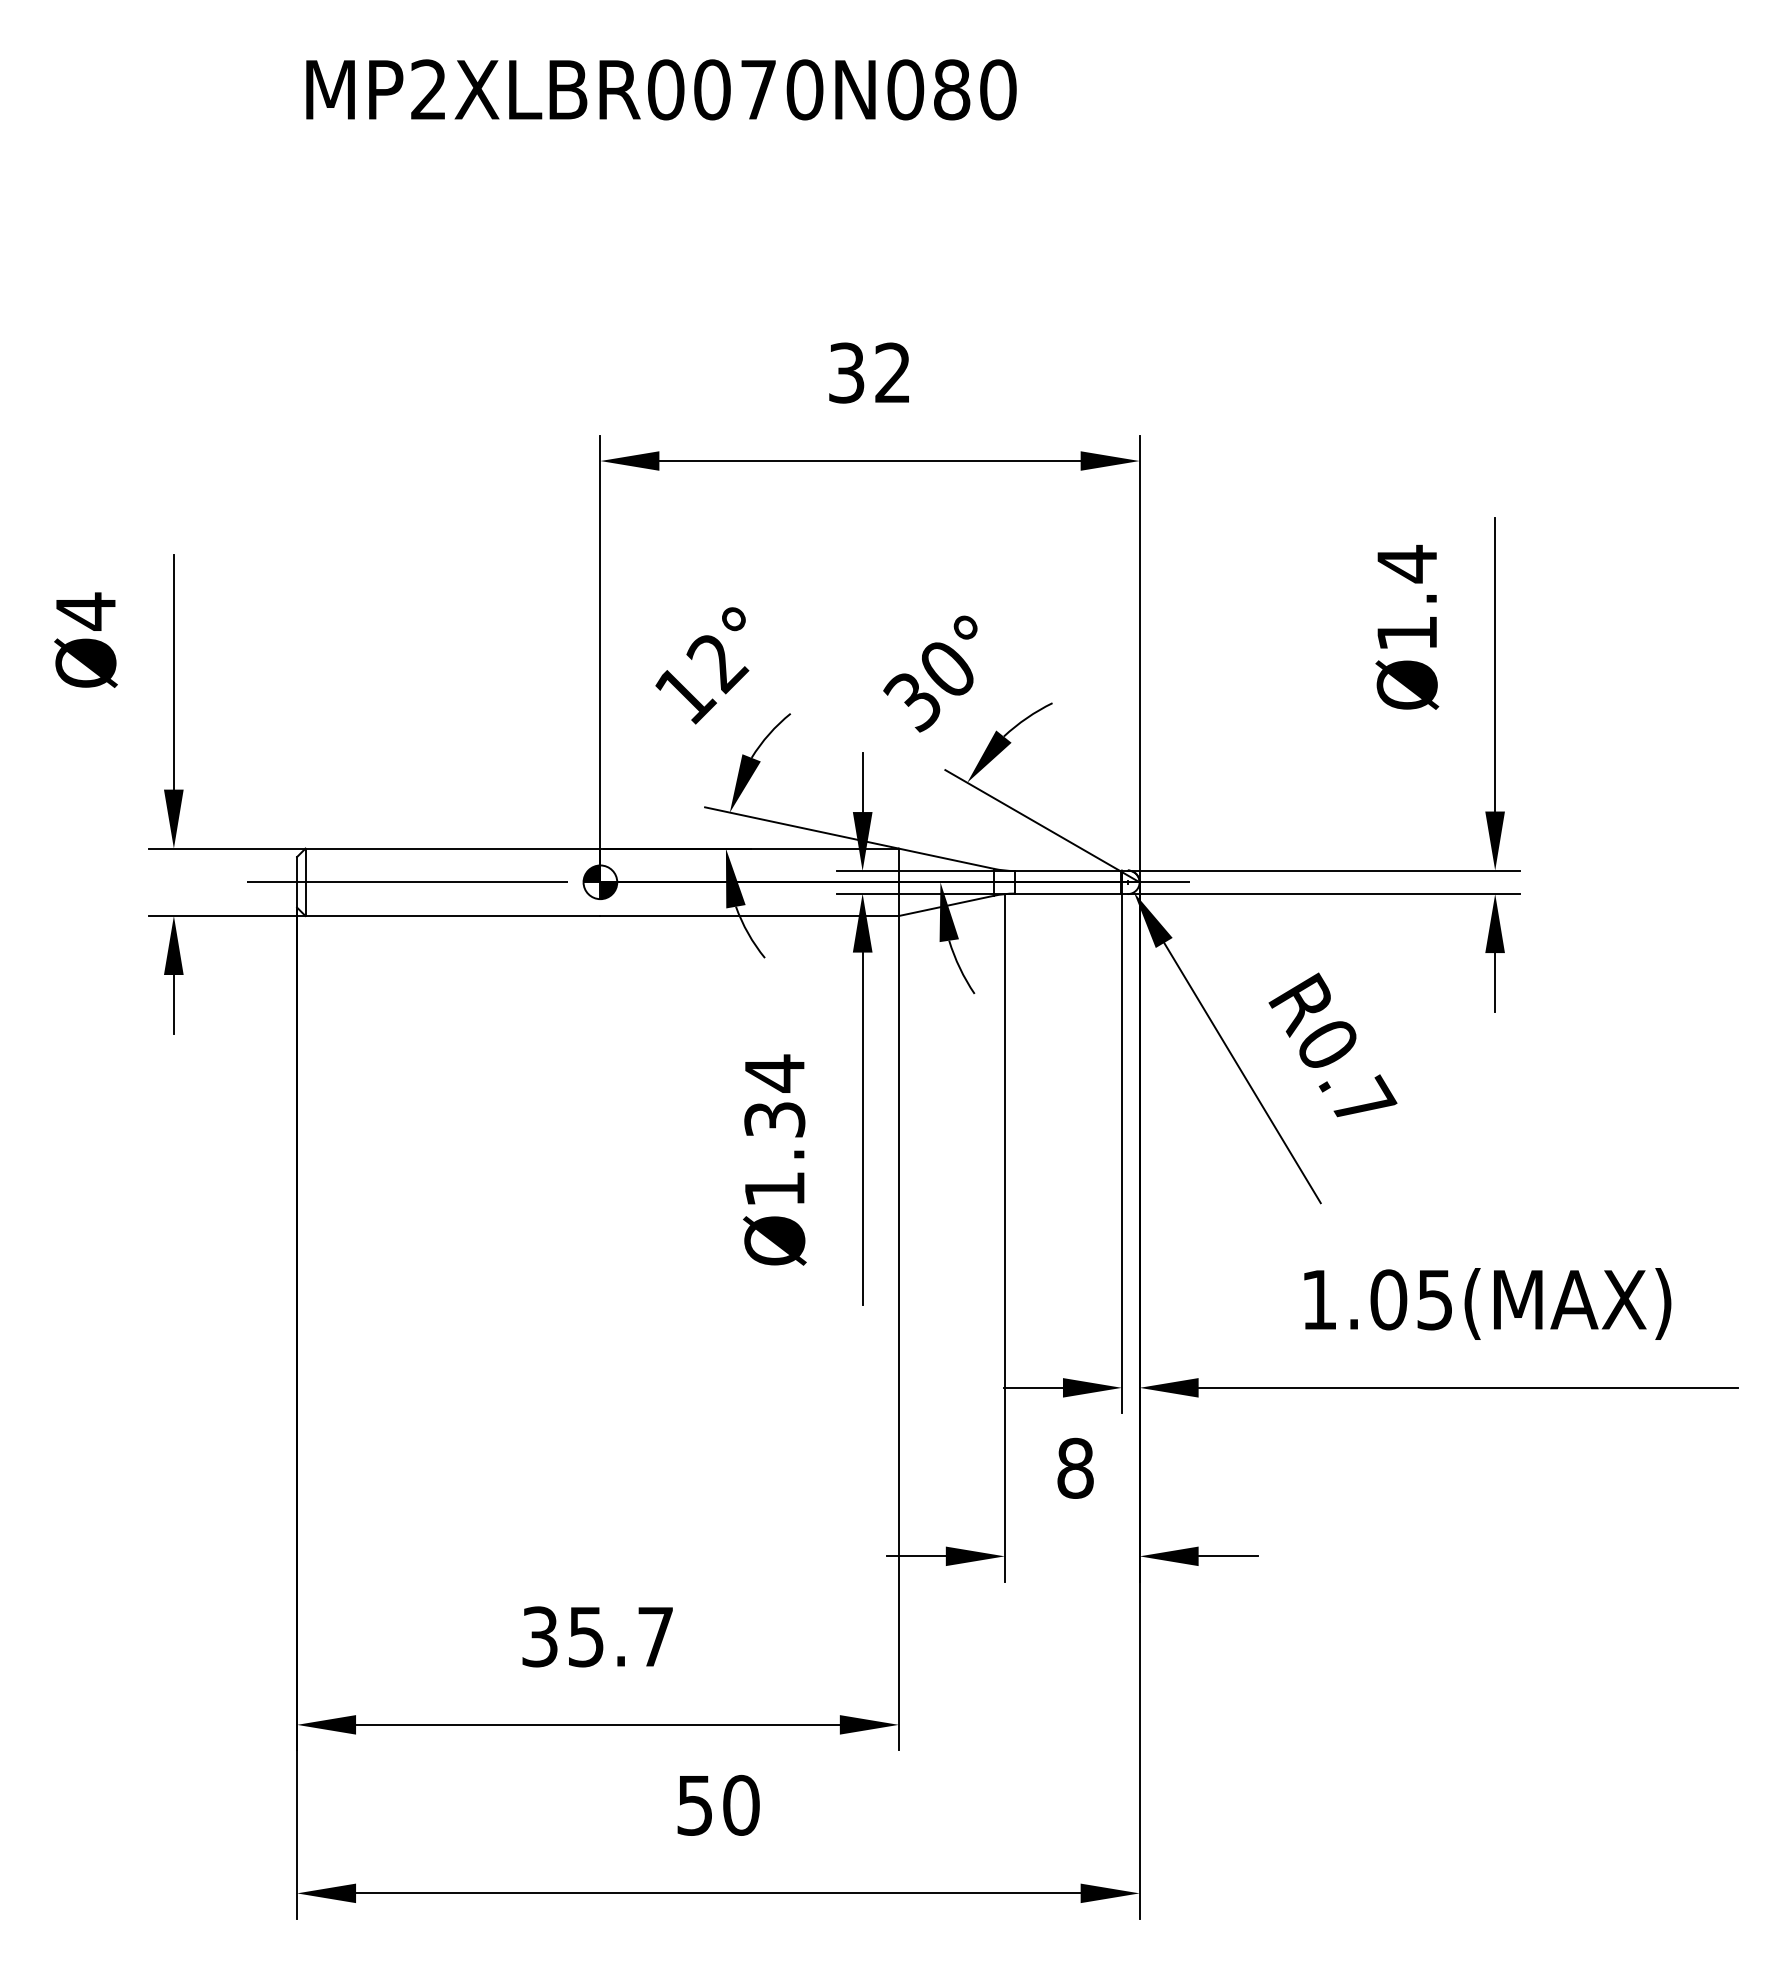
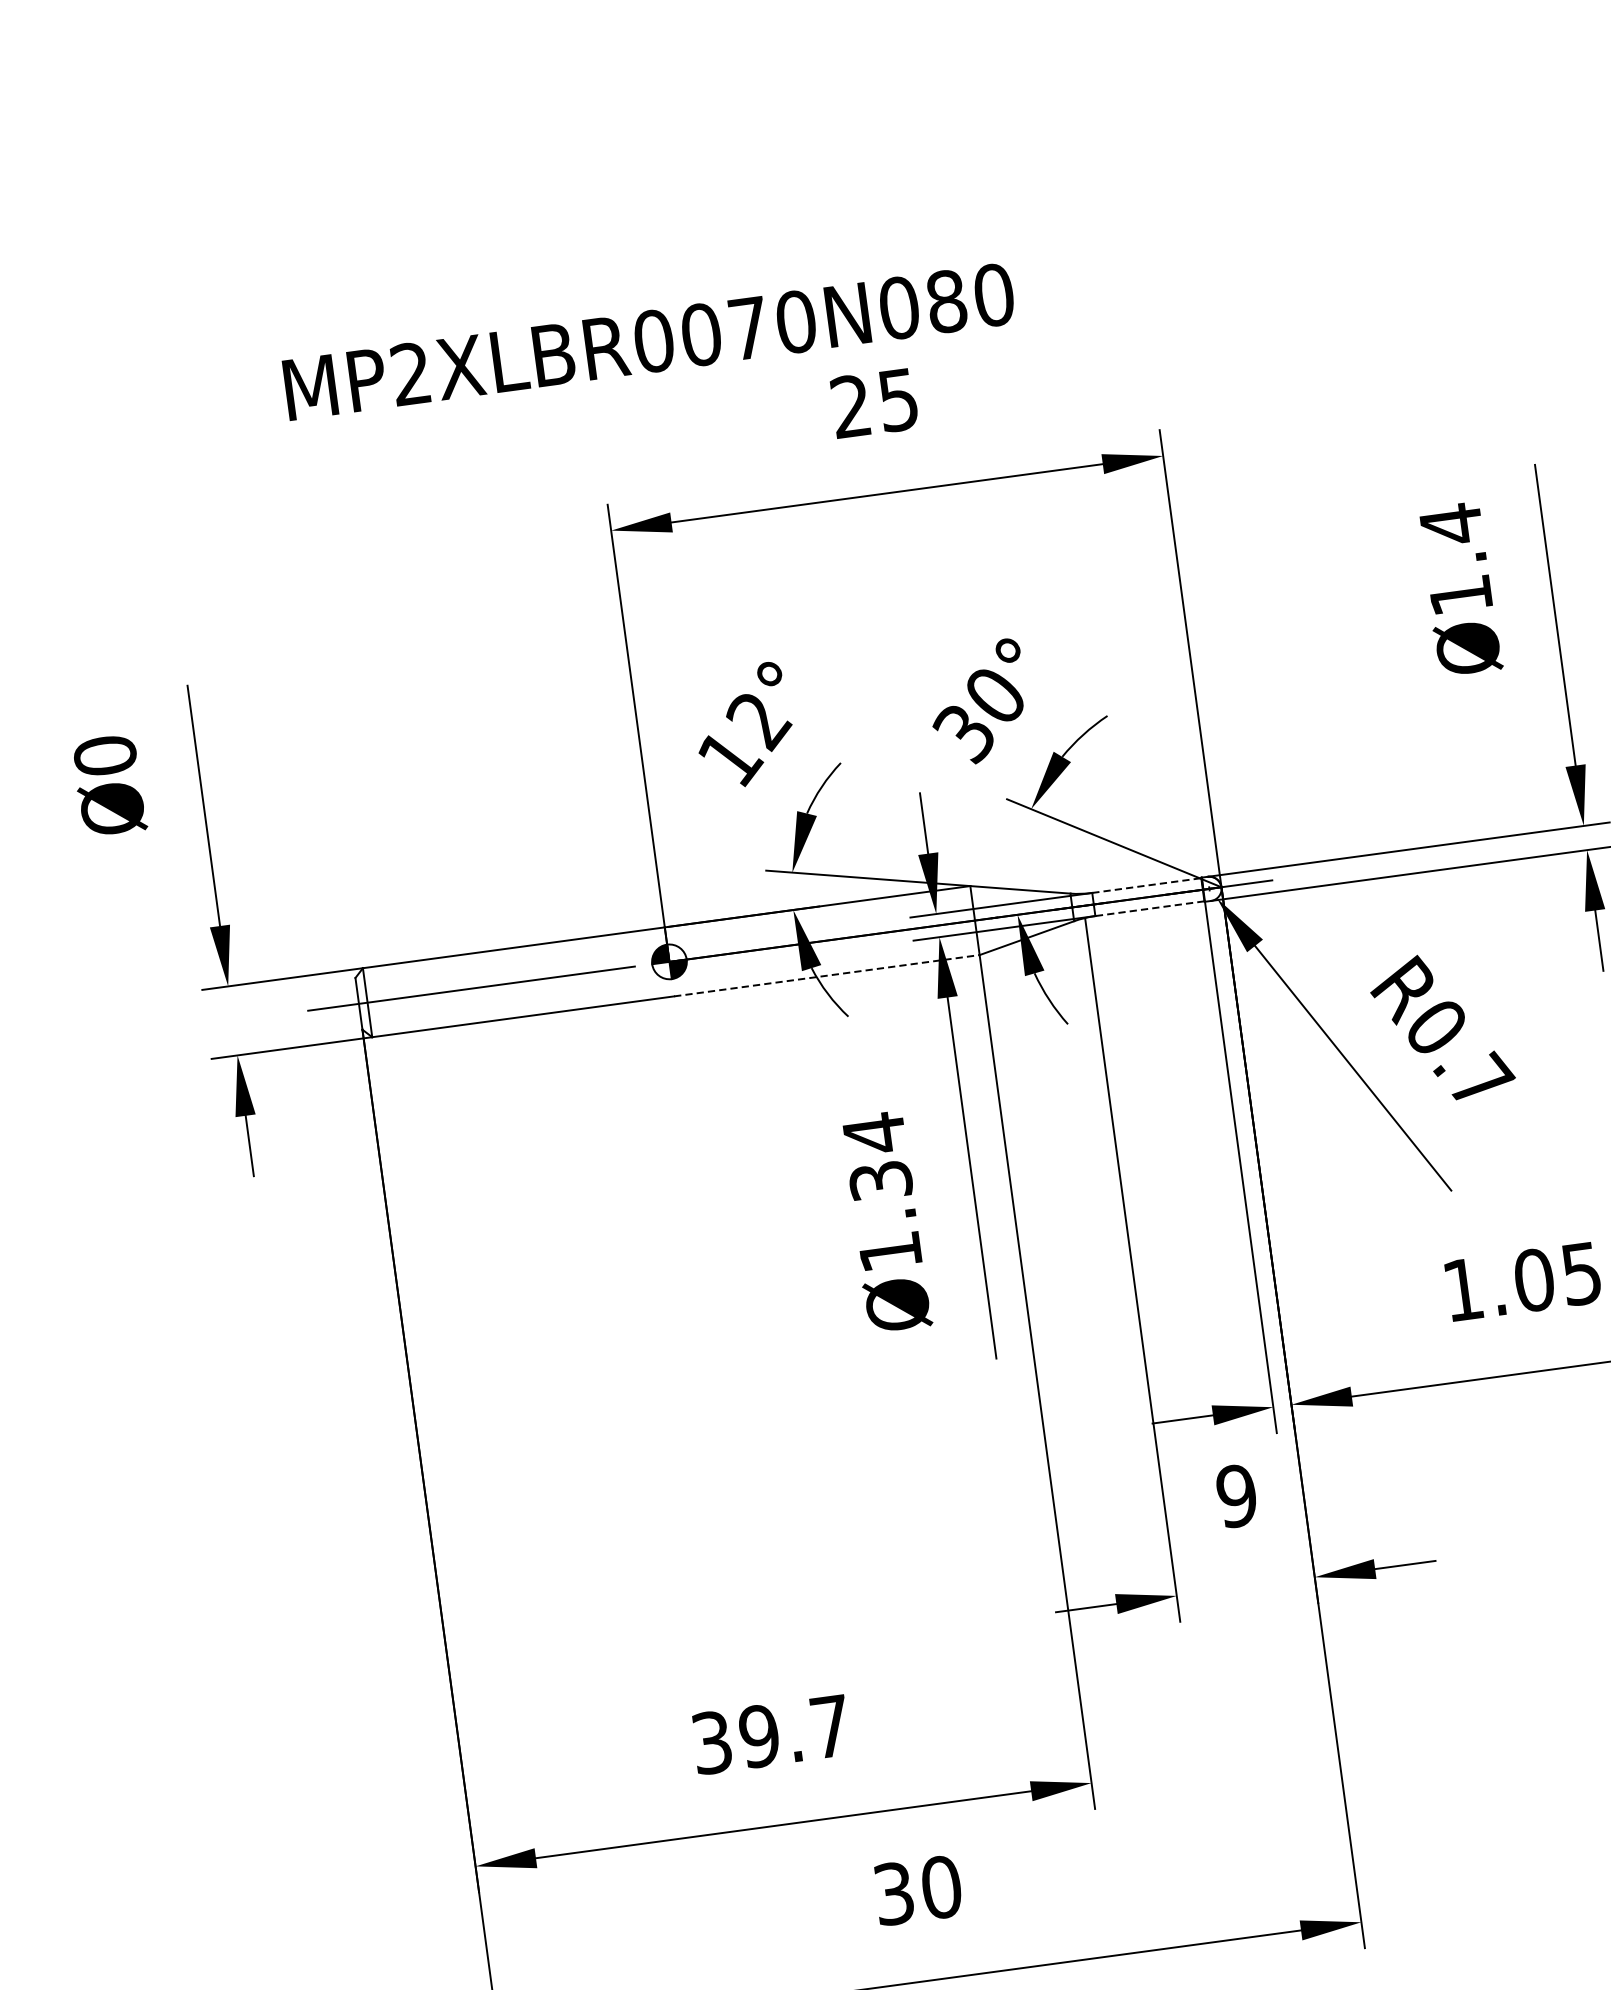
text: (661, 89) -> (649, 341), moved
text: (869, 372) -> (874, 402), 32 -> 25
text: (85, 611) -> (104, 755), Ø4 -> Ø0
line: (1068, 871) -> (1147, 886), solid -> dashed
line: (1067, 893) -> (1149, 908), solid -> dashed
line: (750, 916) -> (827, 976), solid -> dashed
text: (1075, 1468) -> (1236, 1496), 8 -> 9
text: (586, 1636) -> (759, 1735), 35.7 -> 39.7
text: (694, 1804) -> (893, 1892), 50 -> 30

